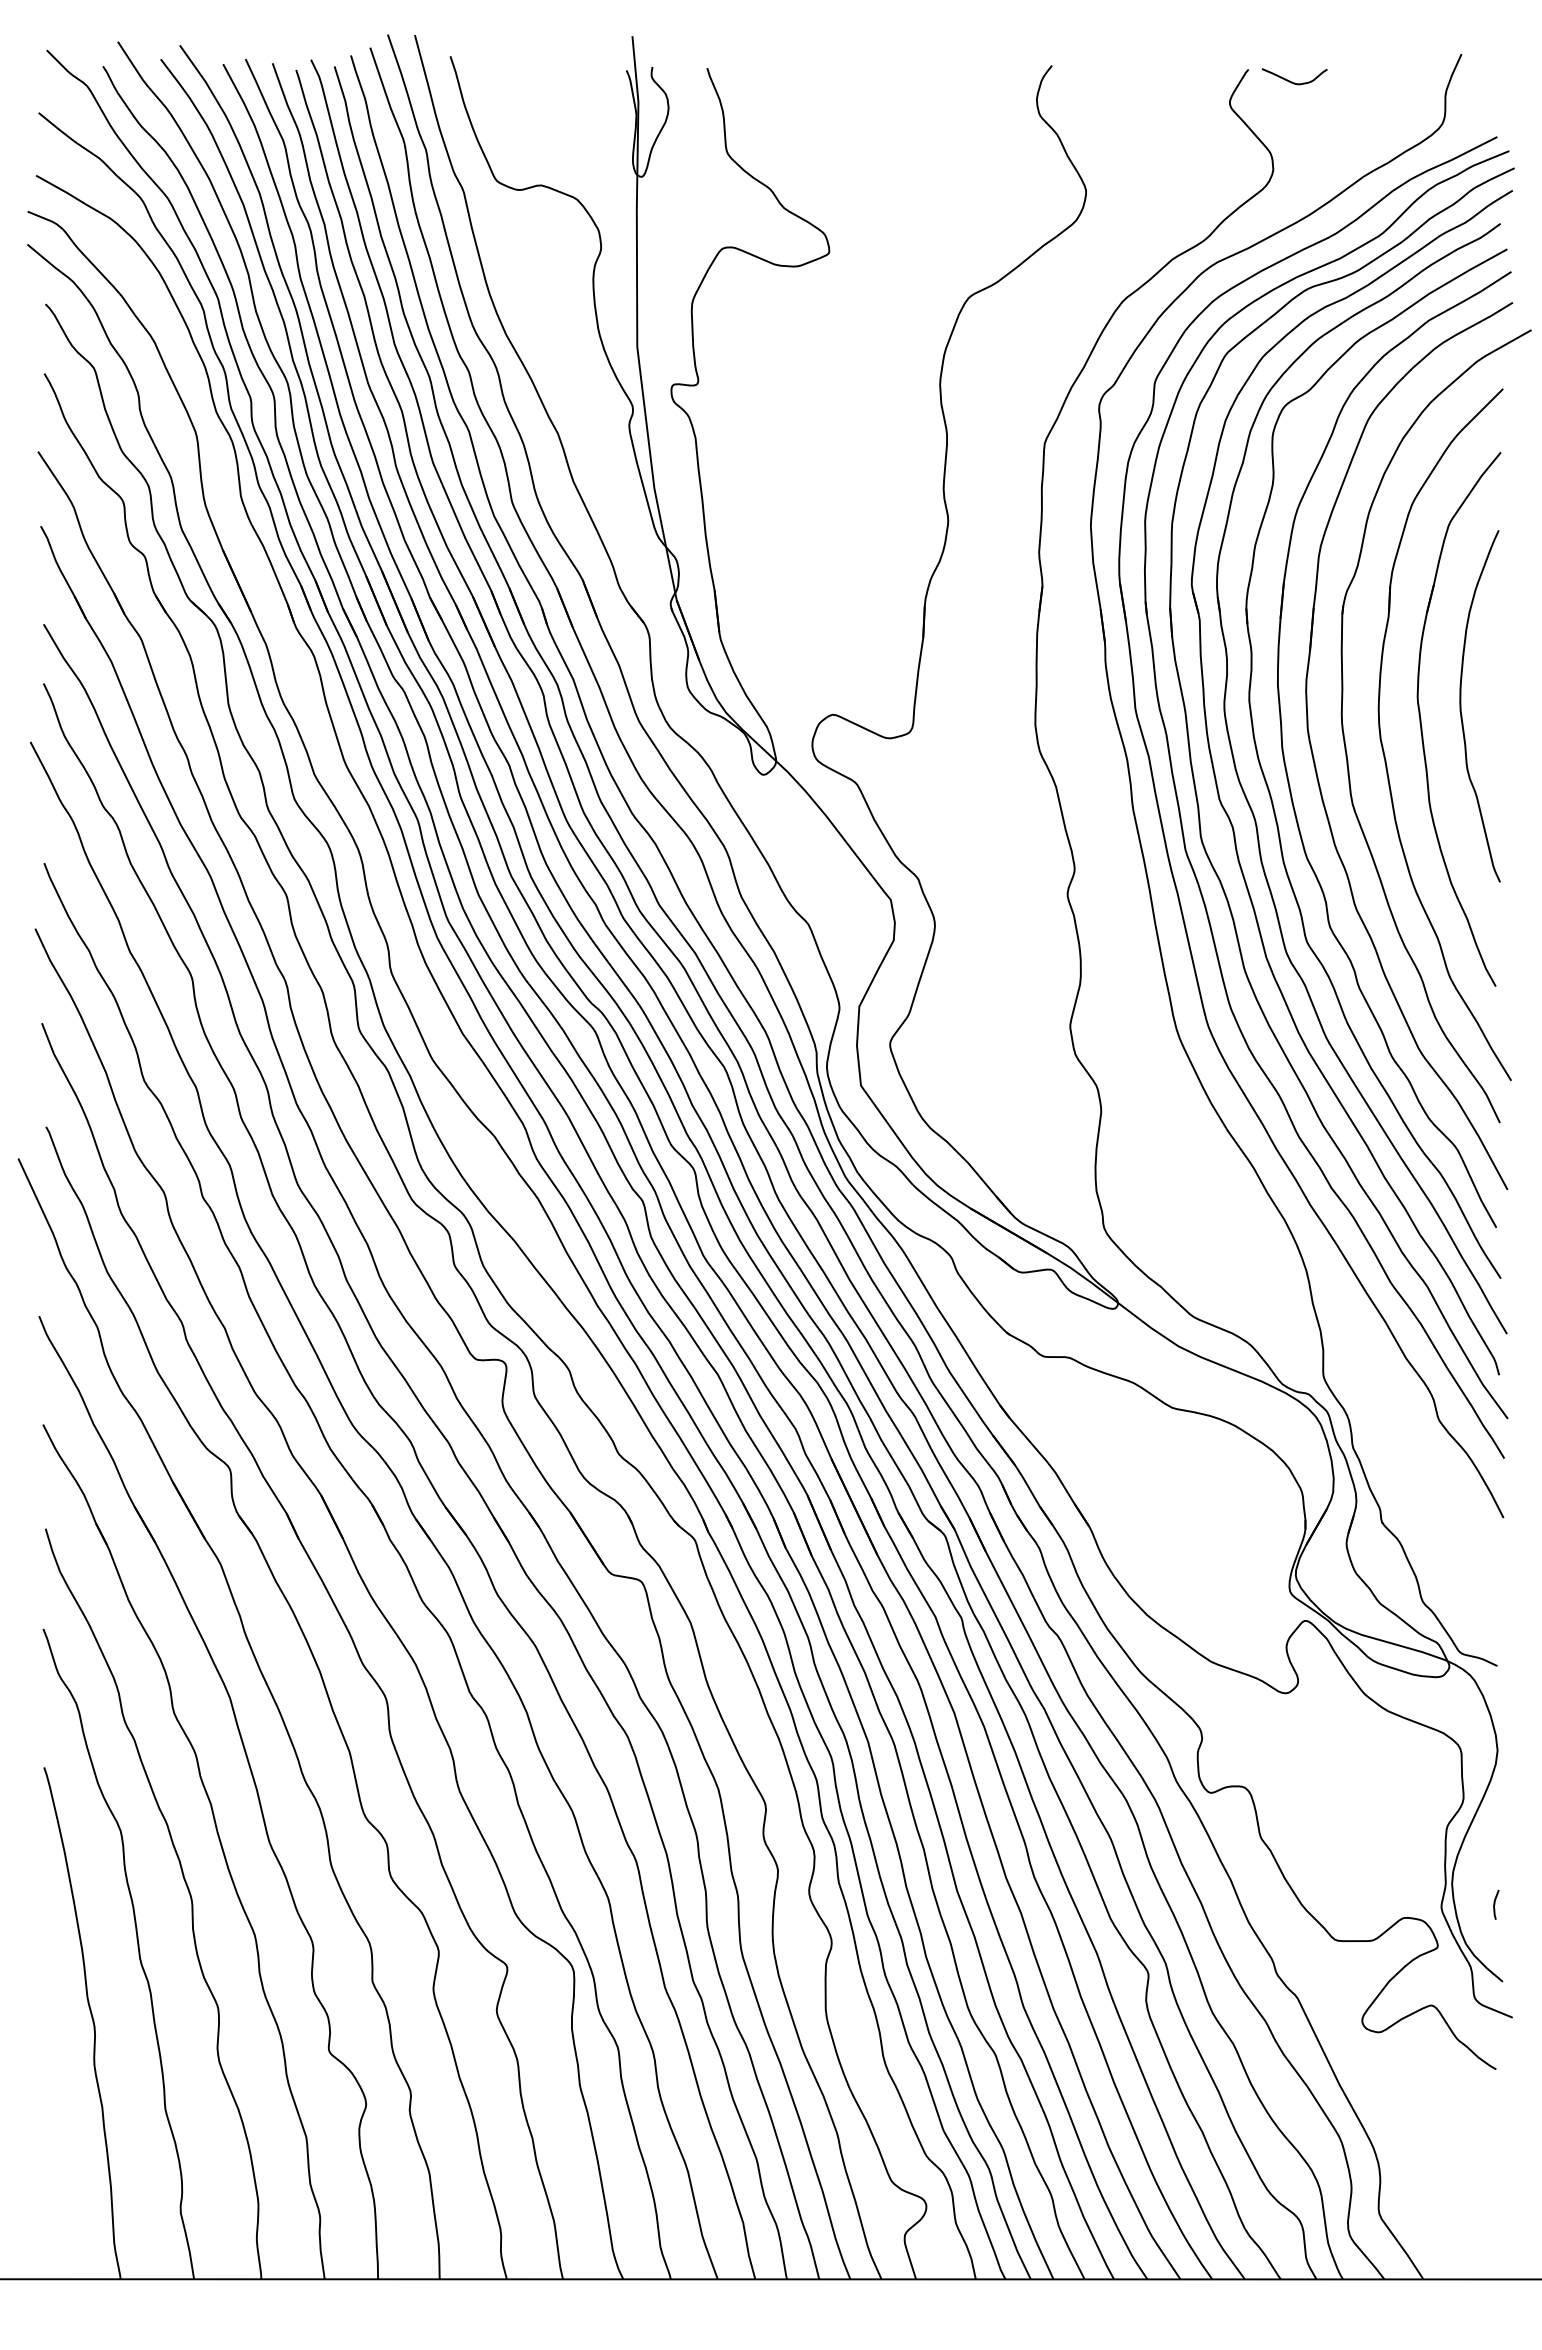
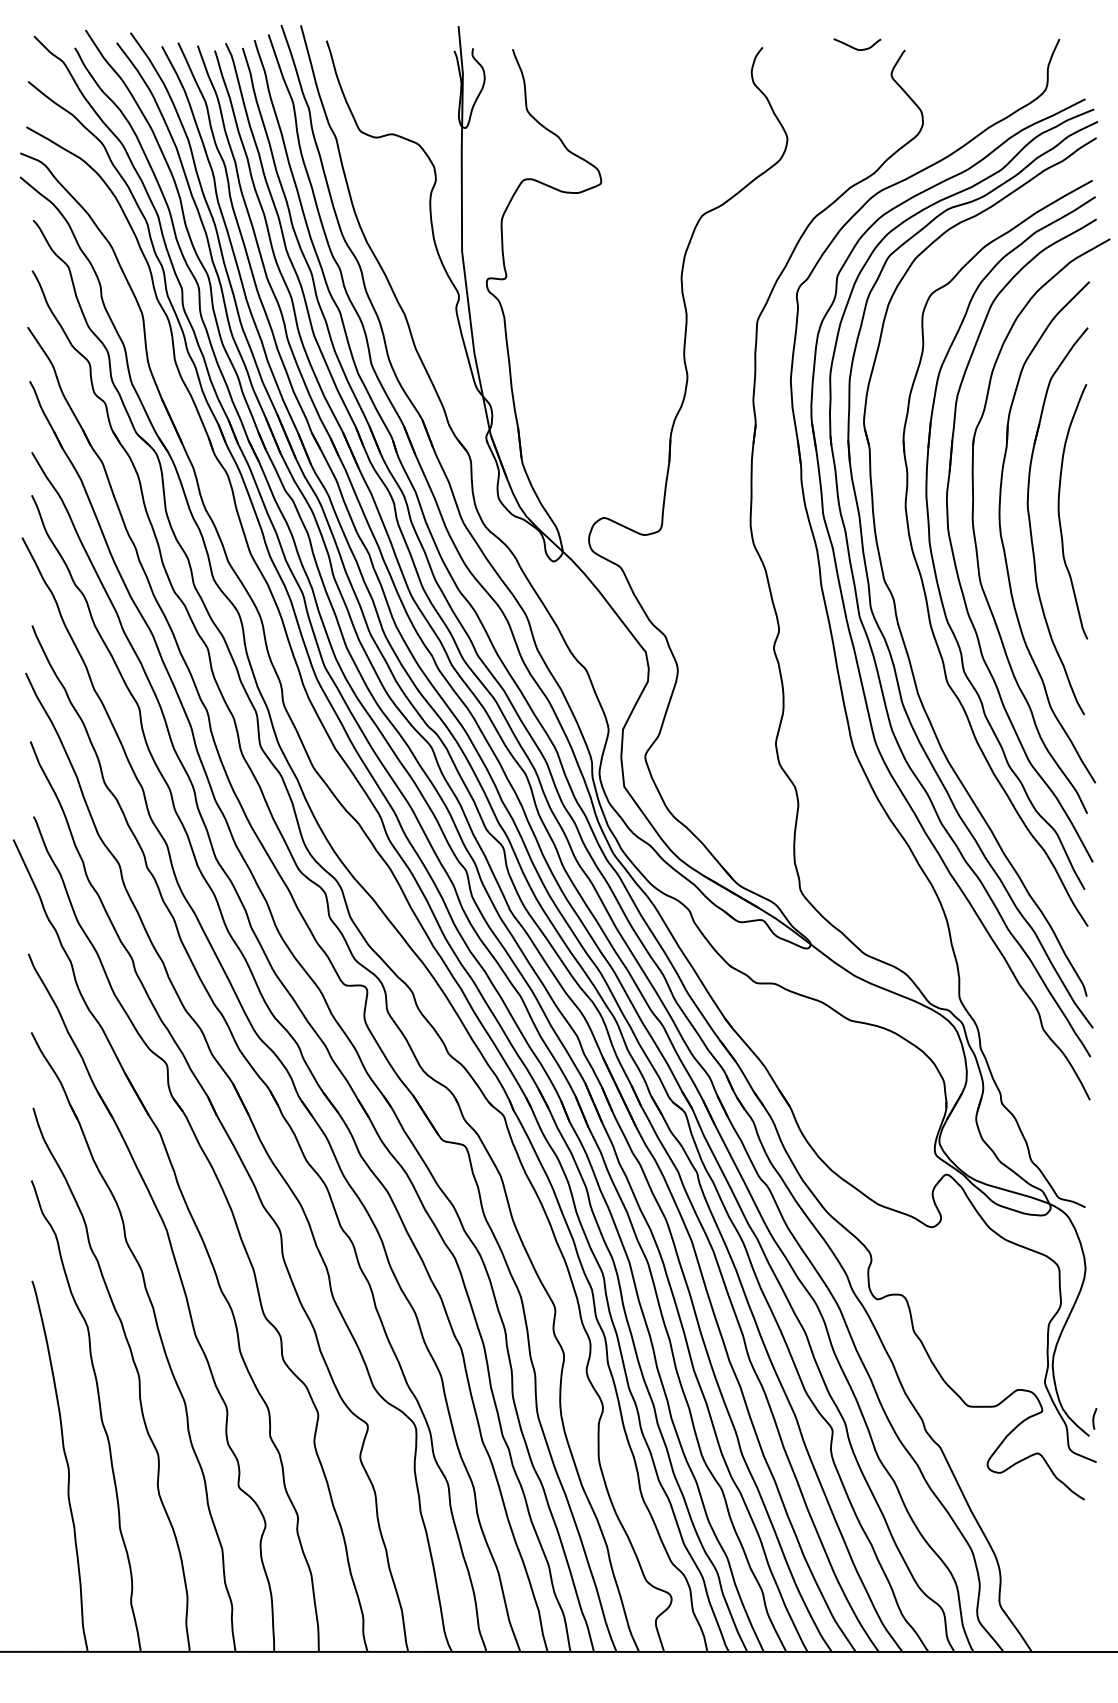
curve: (1292, 81) -> (855, 48), moved
part: (1254, 814) -> (909, 590), removed
line: (1495, 1904) -> (1094, 1418), moved

